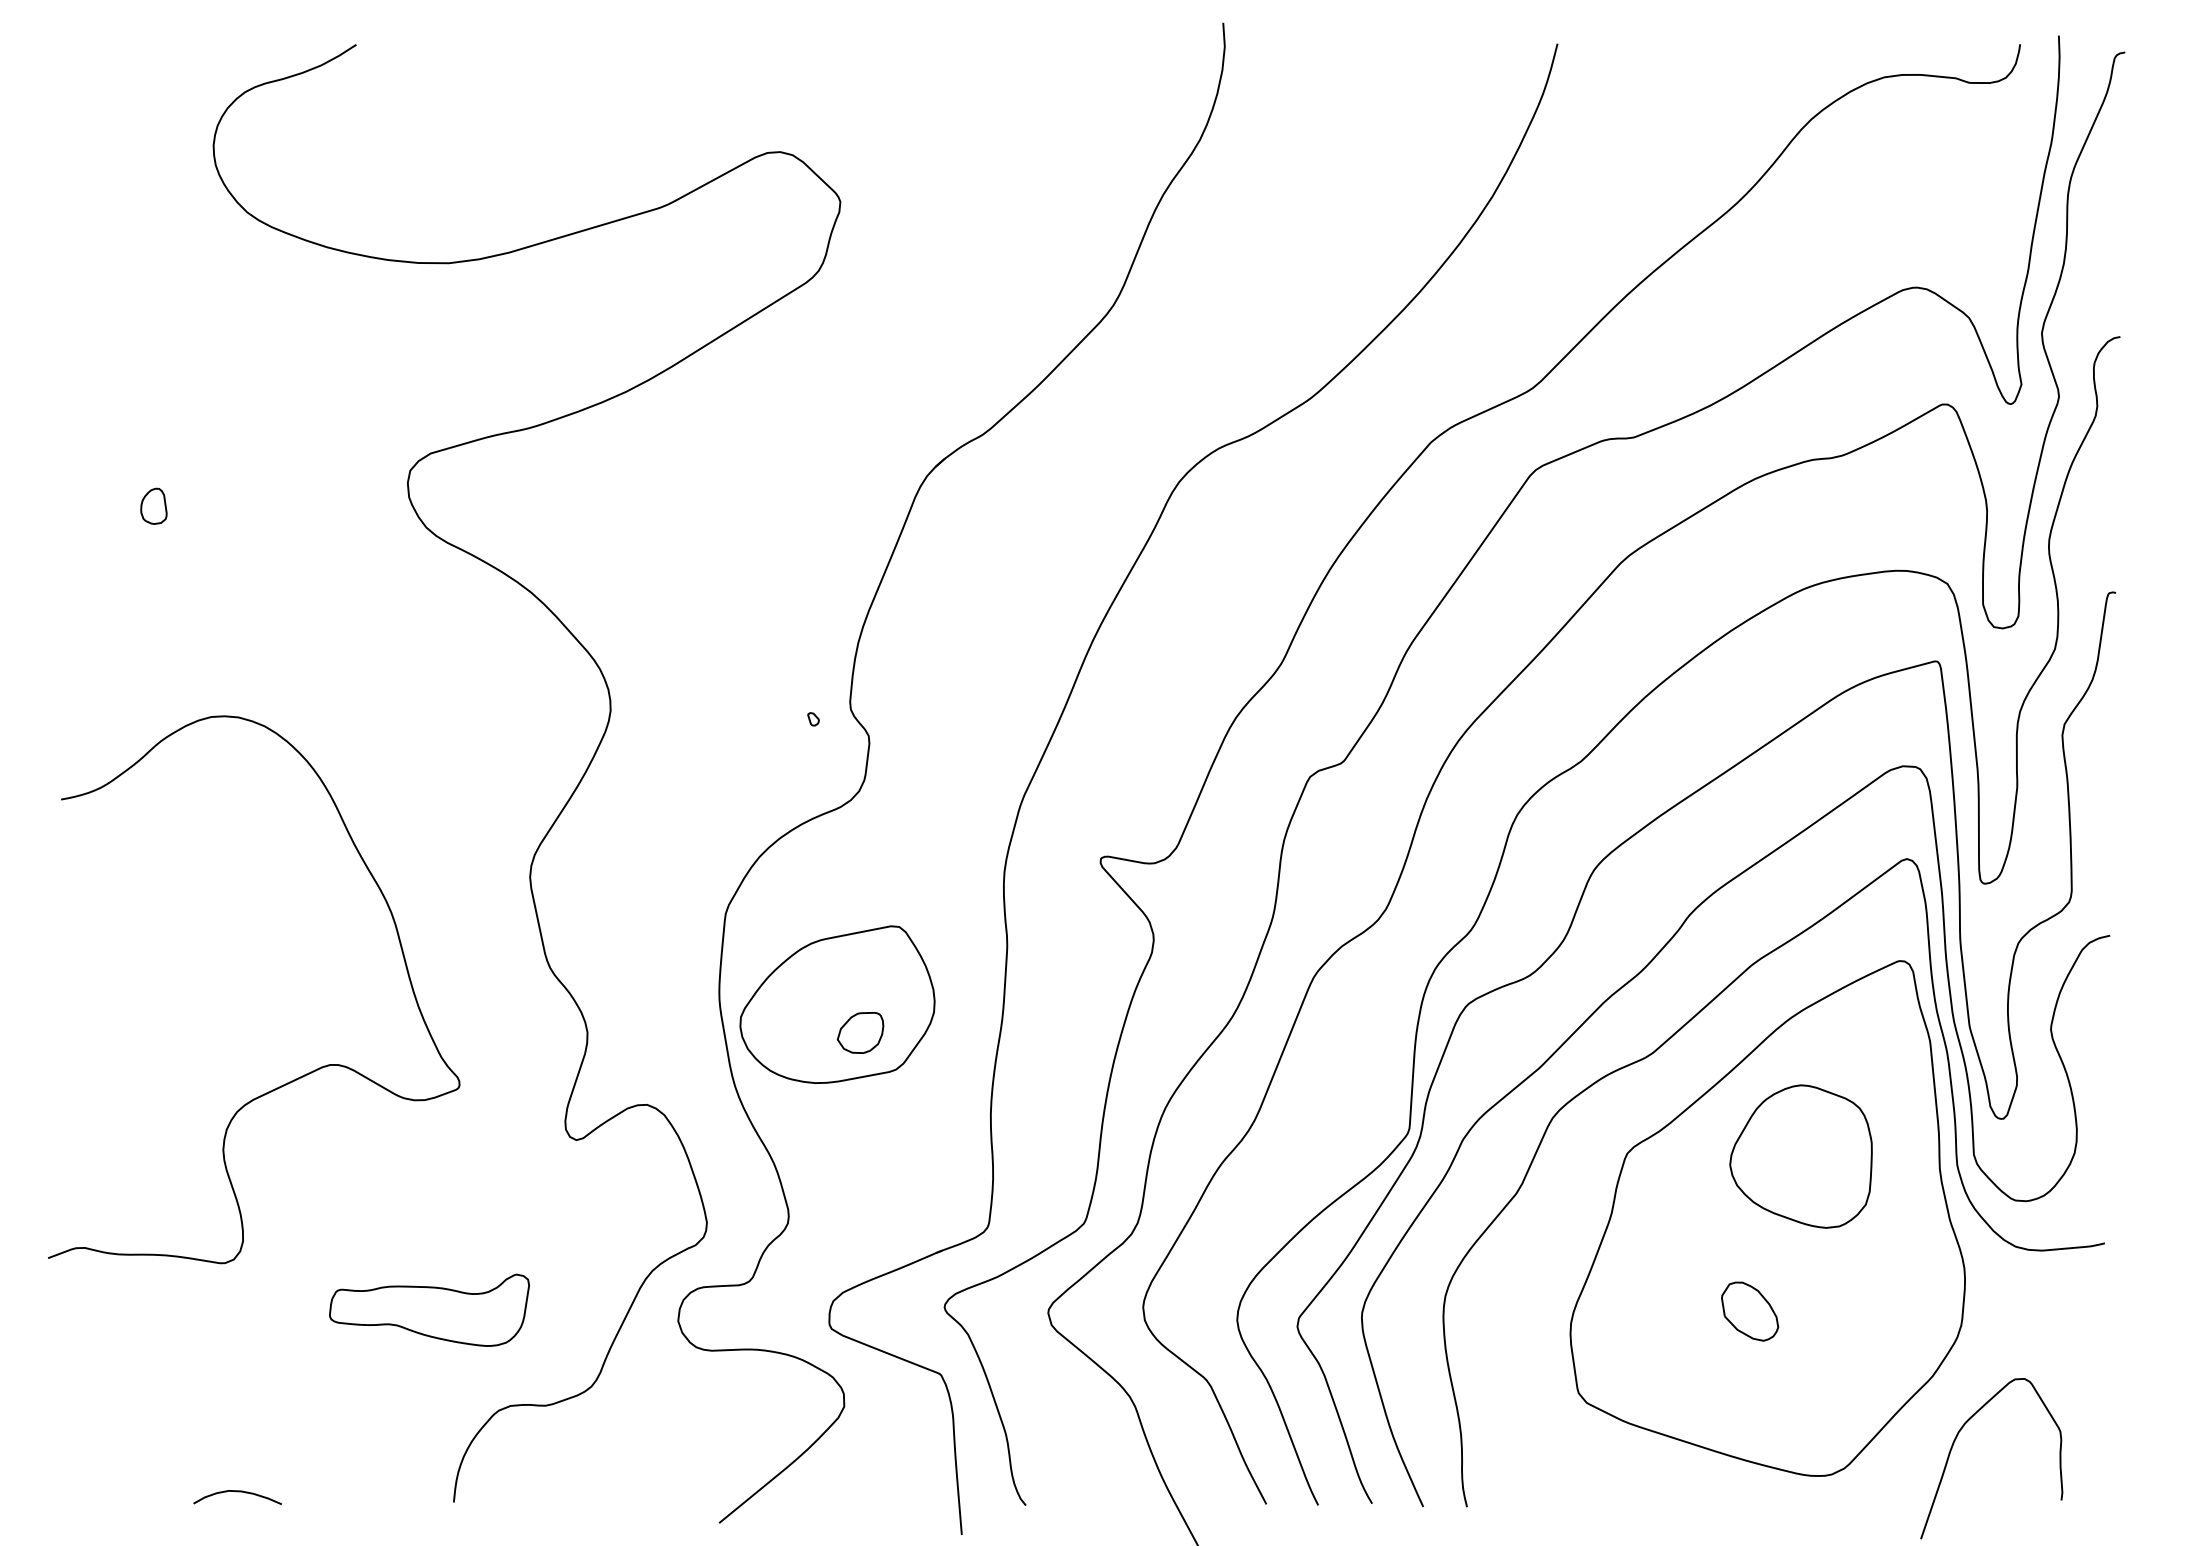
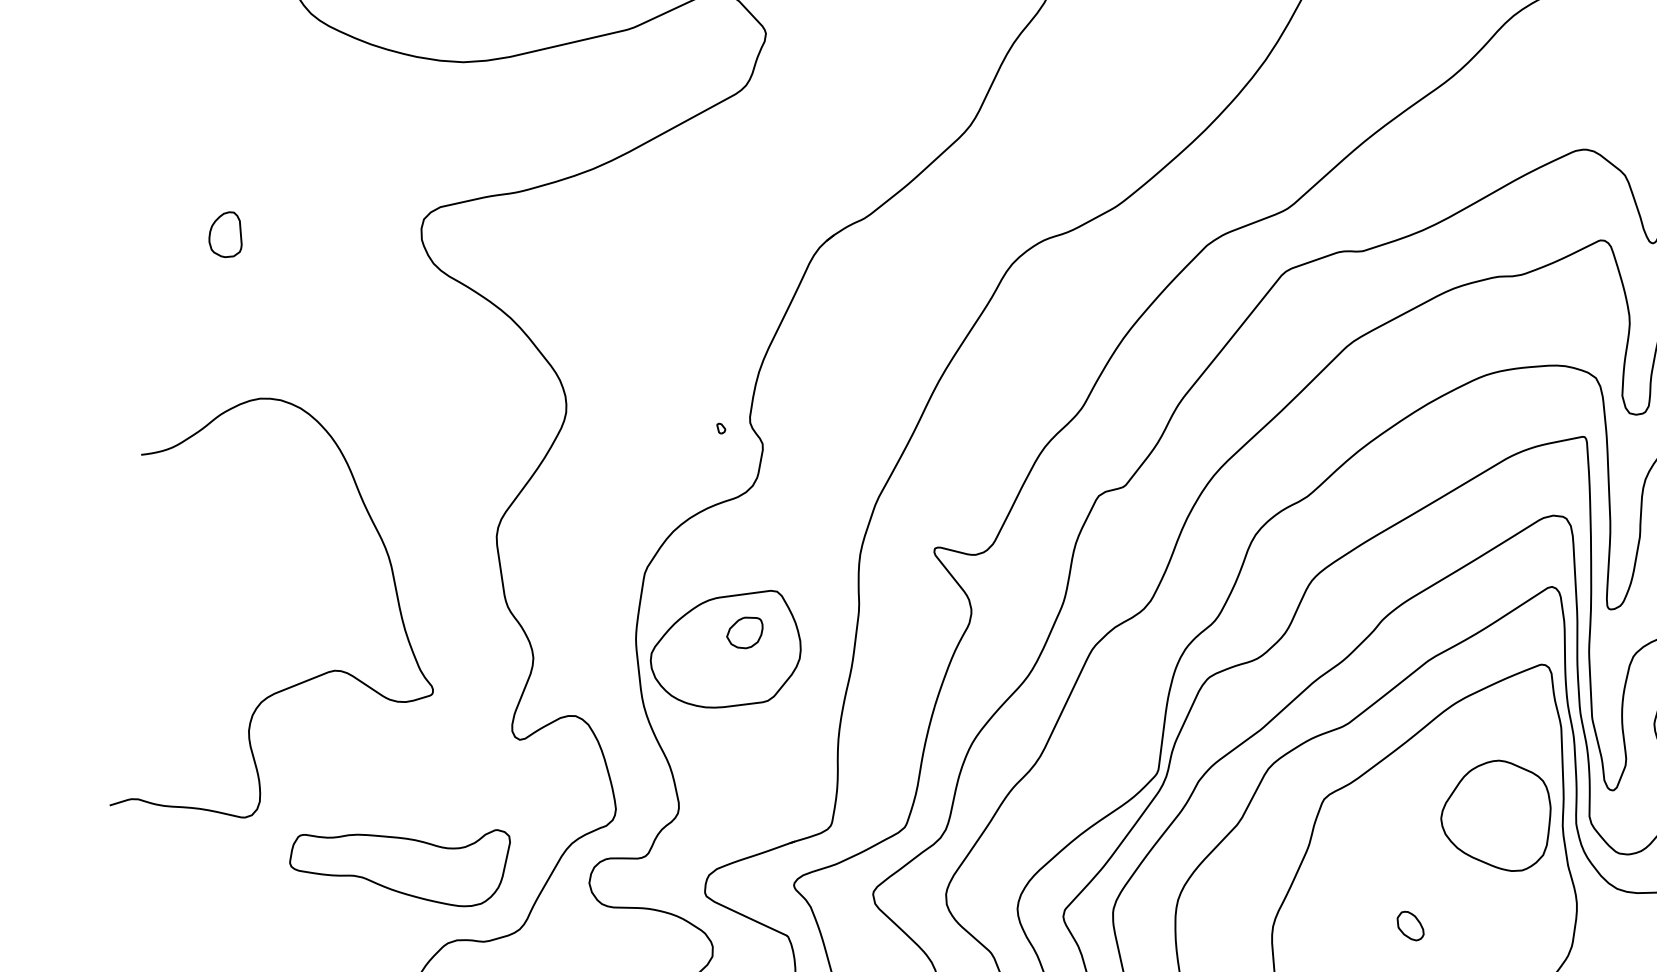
part: (153, 506) -> (225, 234), size x1.67
part: (860, 1032) -> (744, 632), moved
part: (1800, 1156) -> (1495, 815), moved
part: (429, 1310) -> (399, 863), size x1.43
part: (1749, 1311) -> (1410, 926), size x0.62

